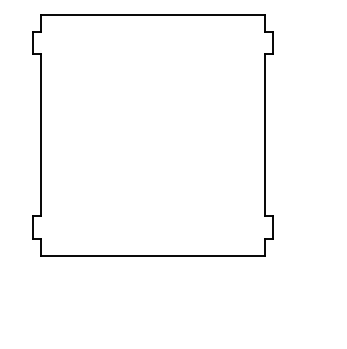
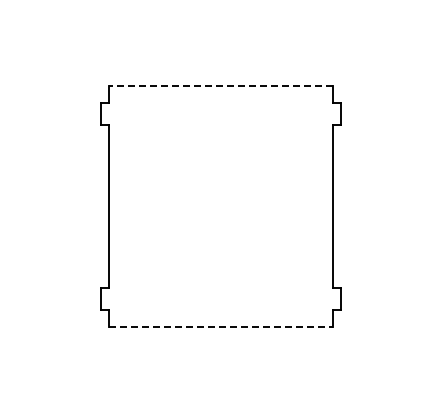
line: (152, 15) -> (220, 86), solid -> dashed
line: (153, 255) -> (221, 326), solid -> dashed

